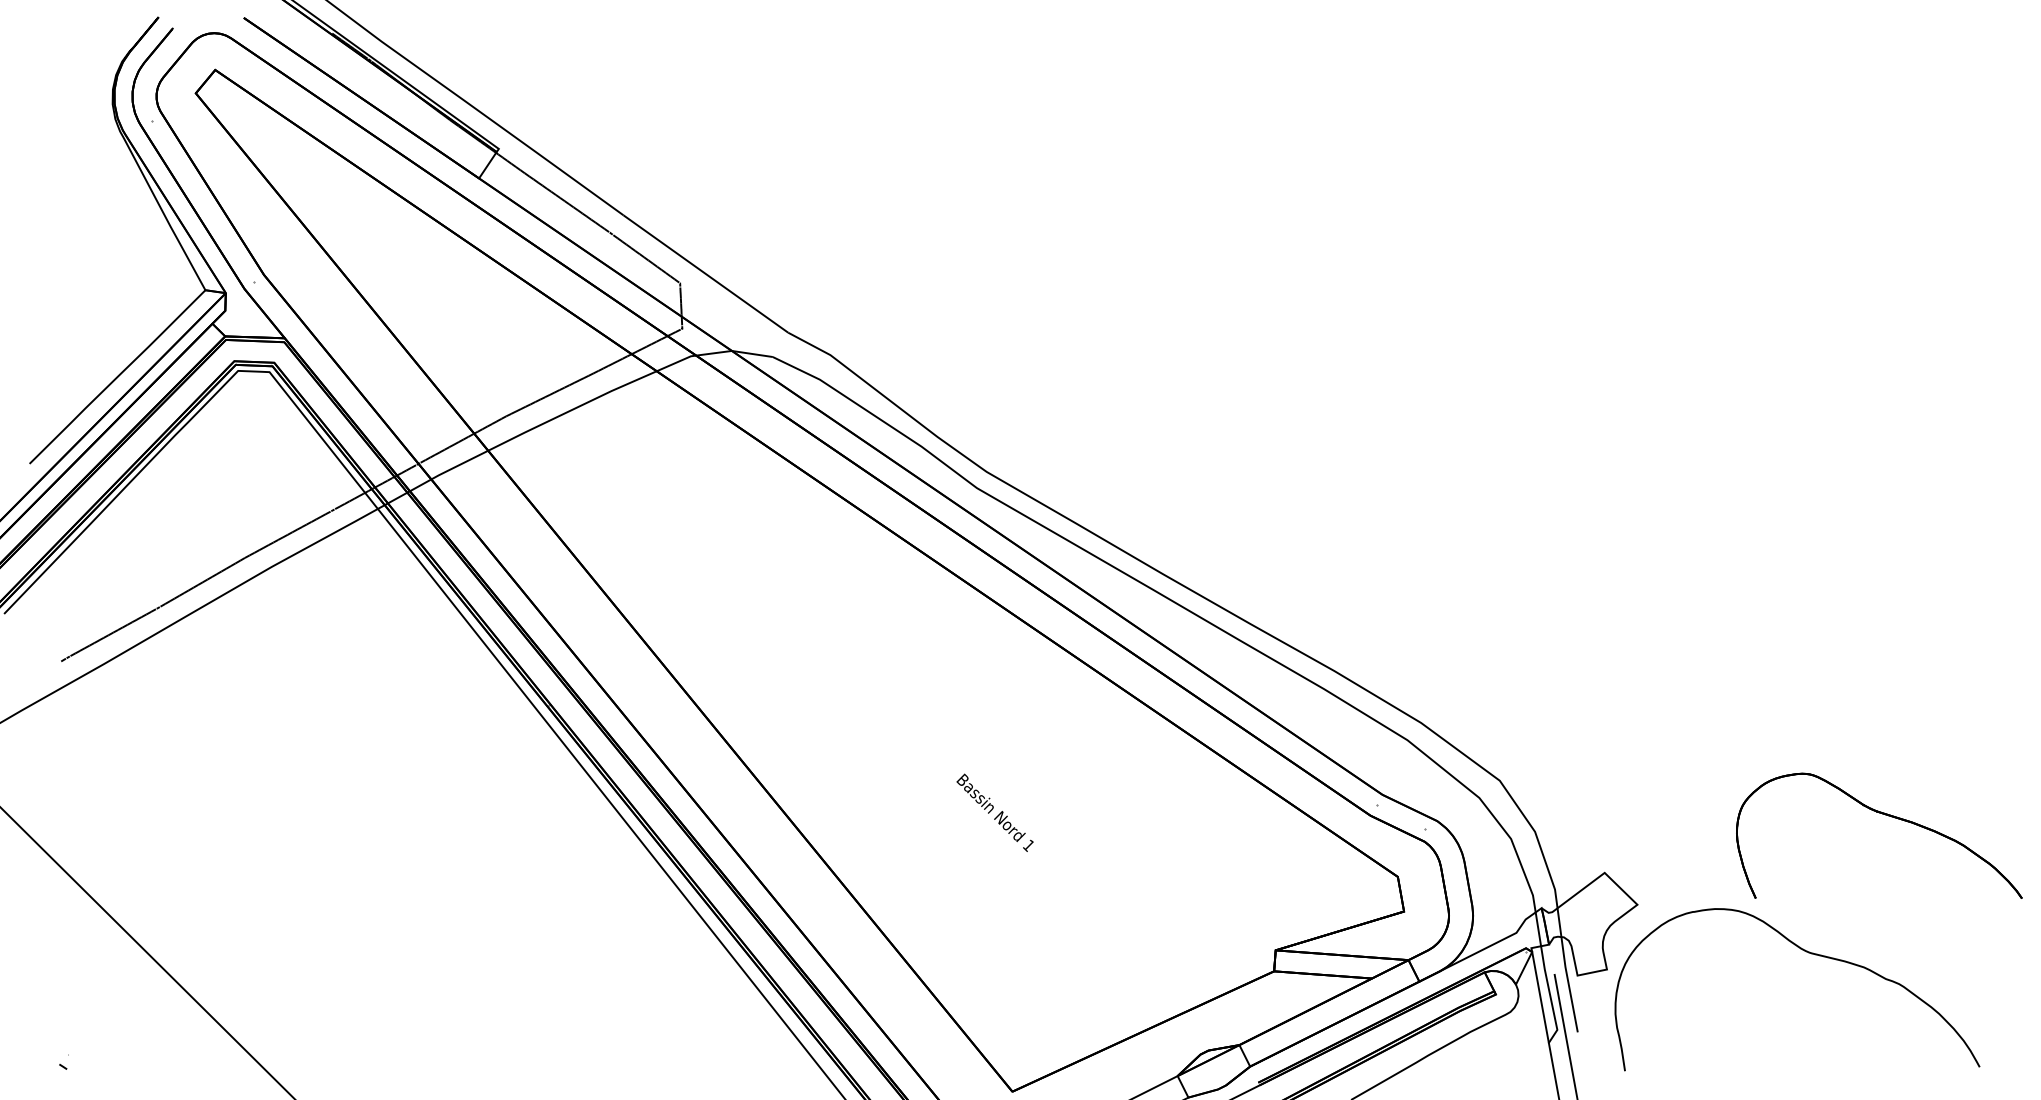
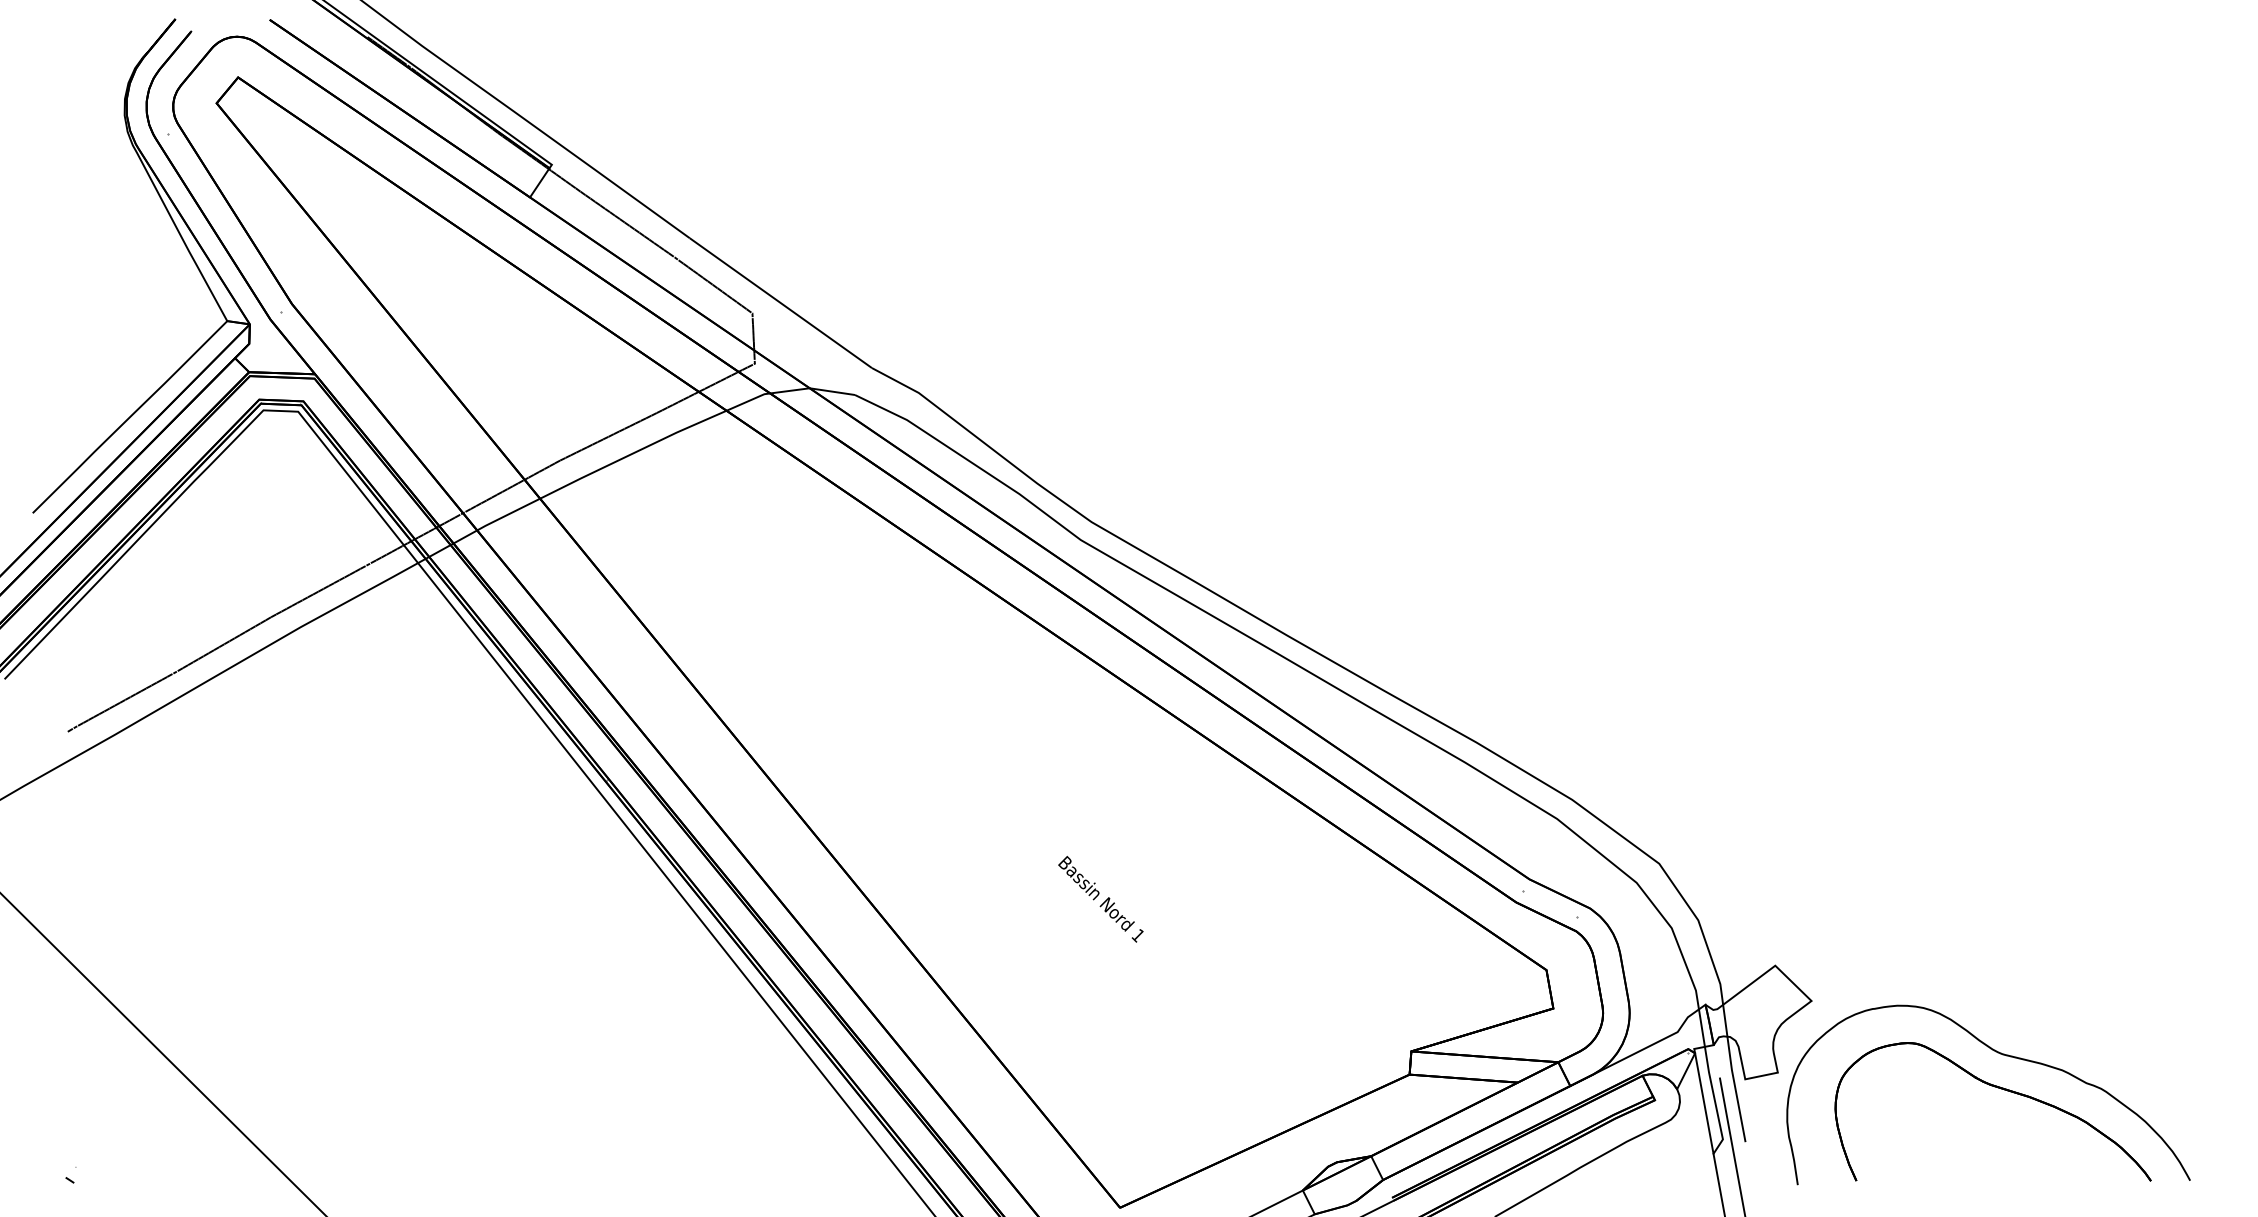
part: (1883, 814) -> (1997, 1088), moved

